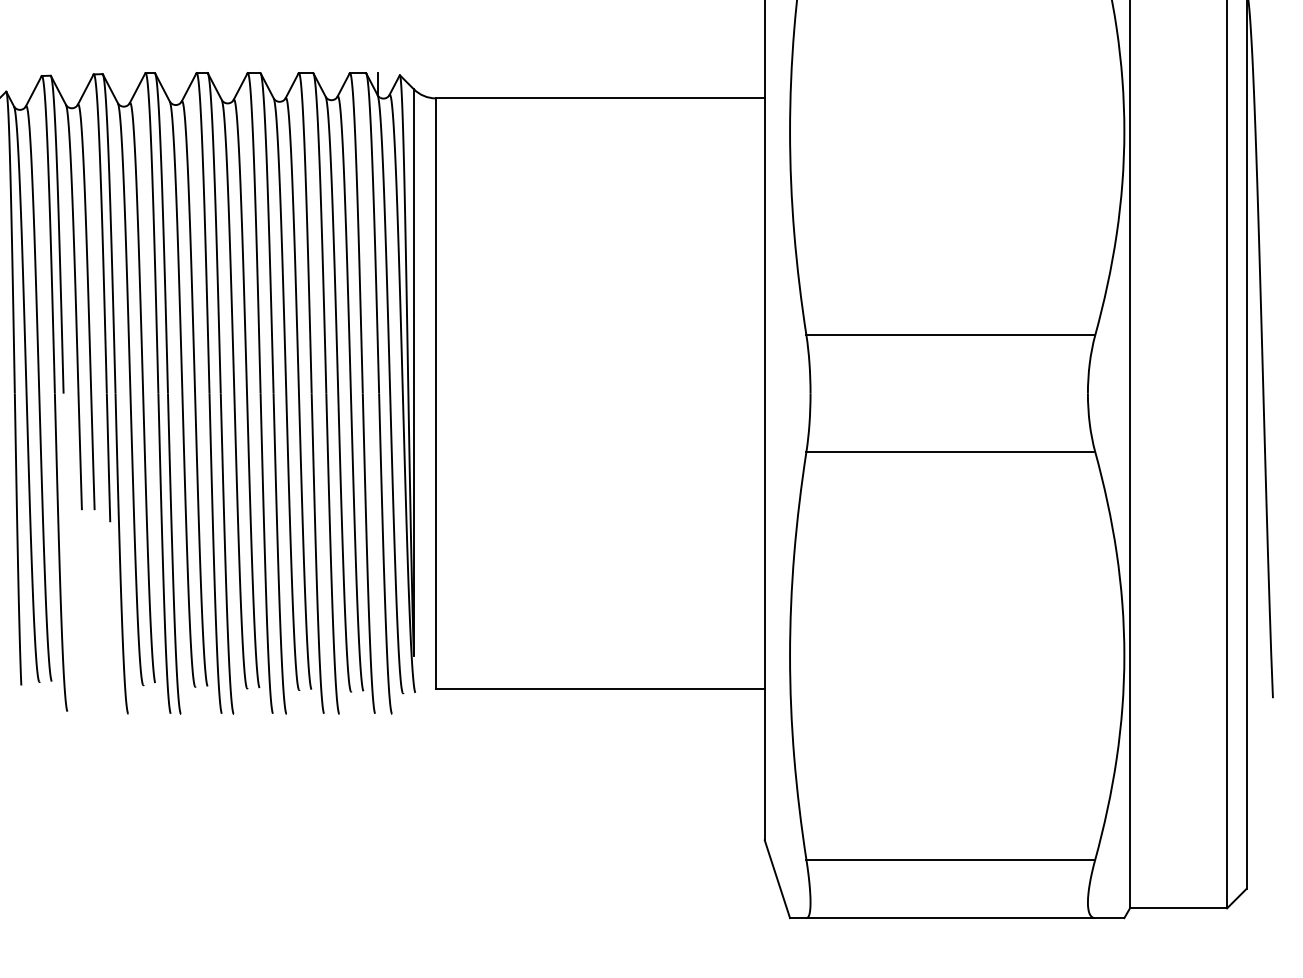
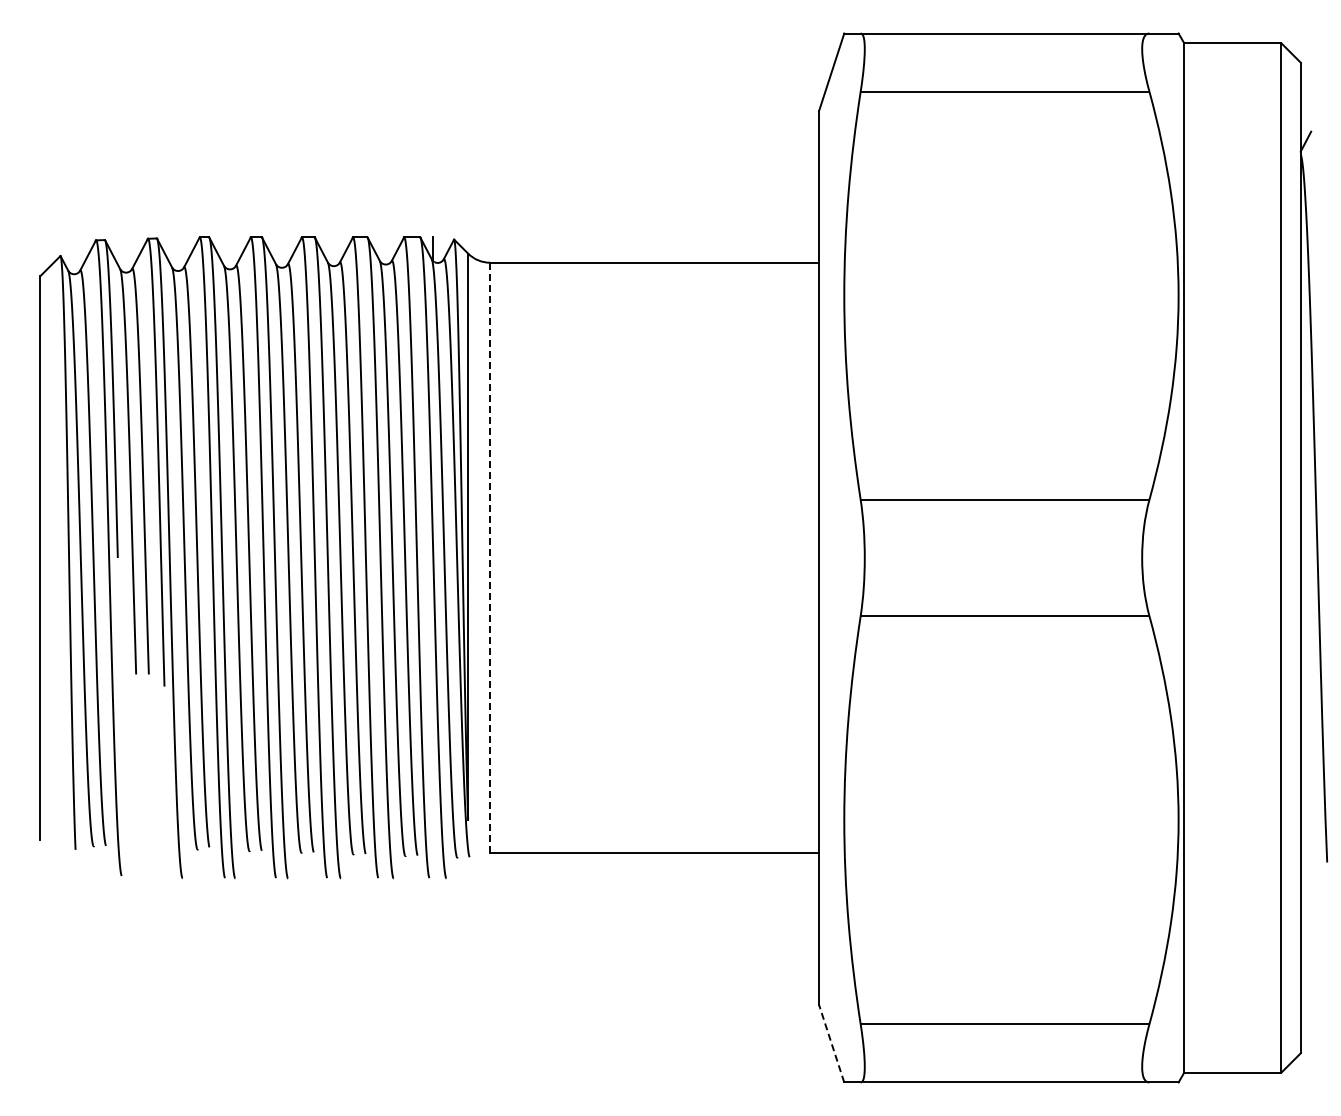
line: (436, 393) -> (490, 557), solid -> dashed
line: (777, 879) -> (831, 1043), solid -> dashed

